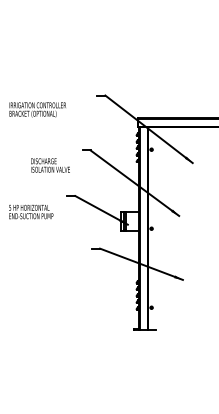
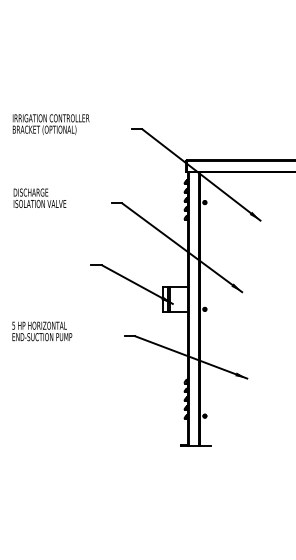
text: (37, 109) -> (50, 123), moved
text: (50, 165) -> (39, 198), moved
text: (31, 211) -> (42, 330), moved

